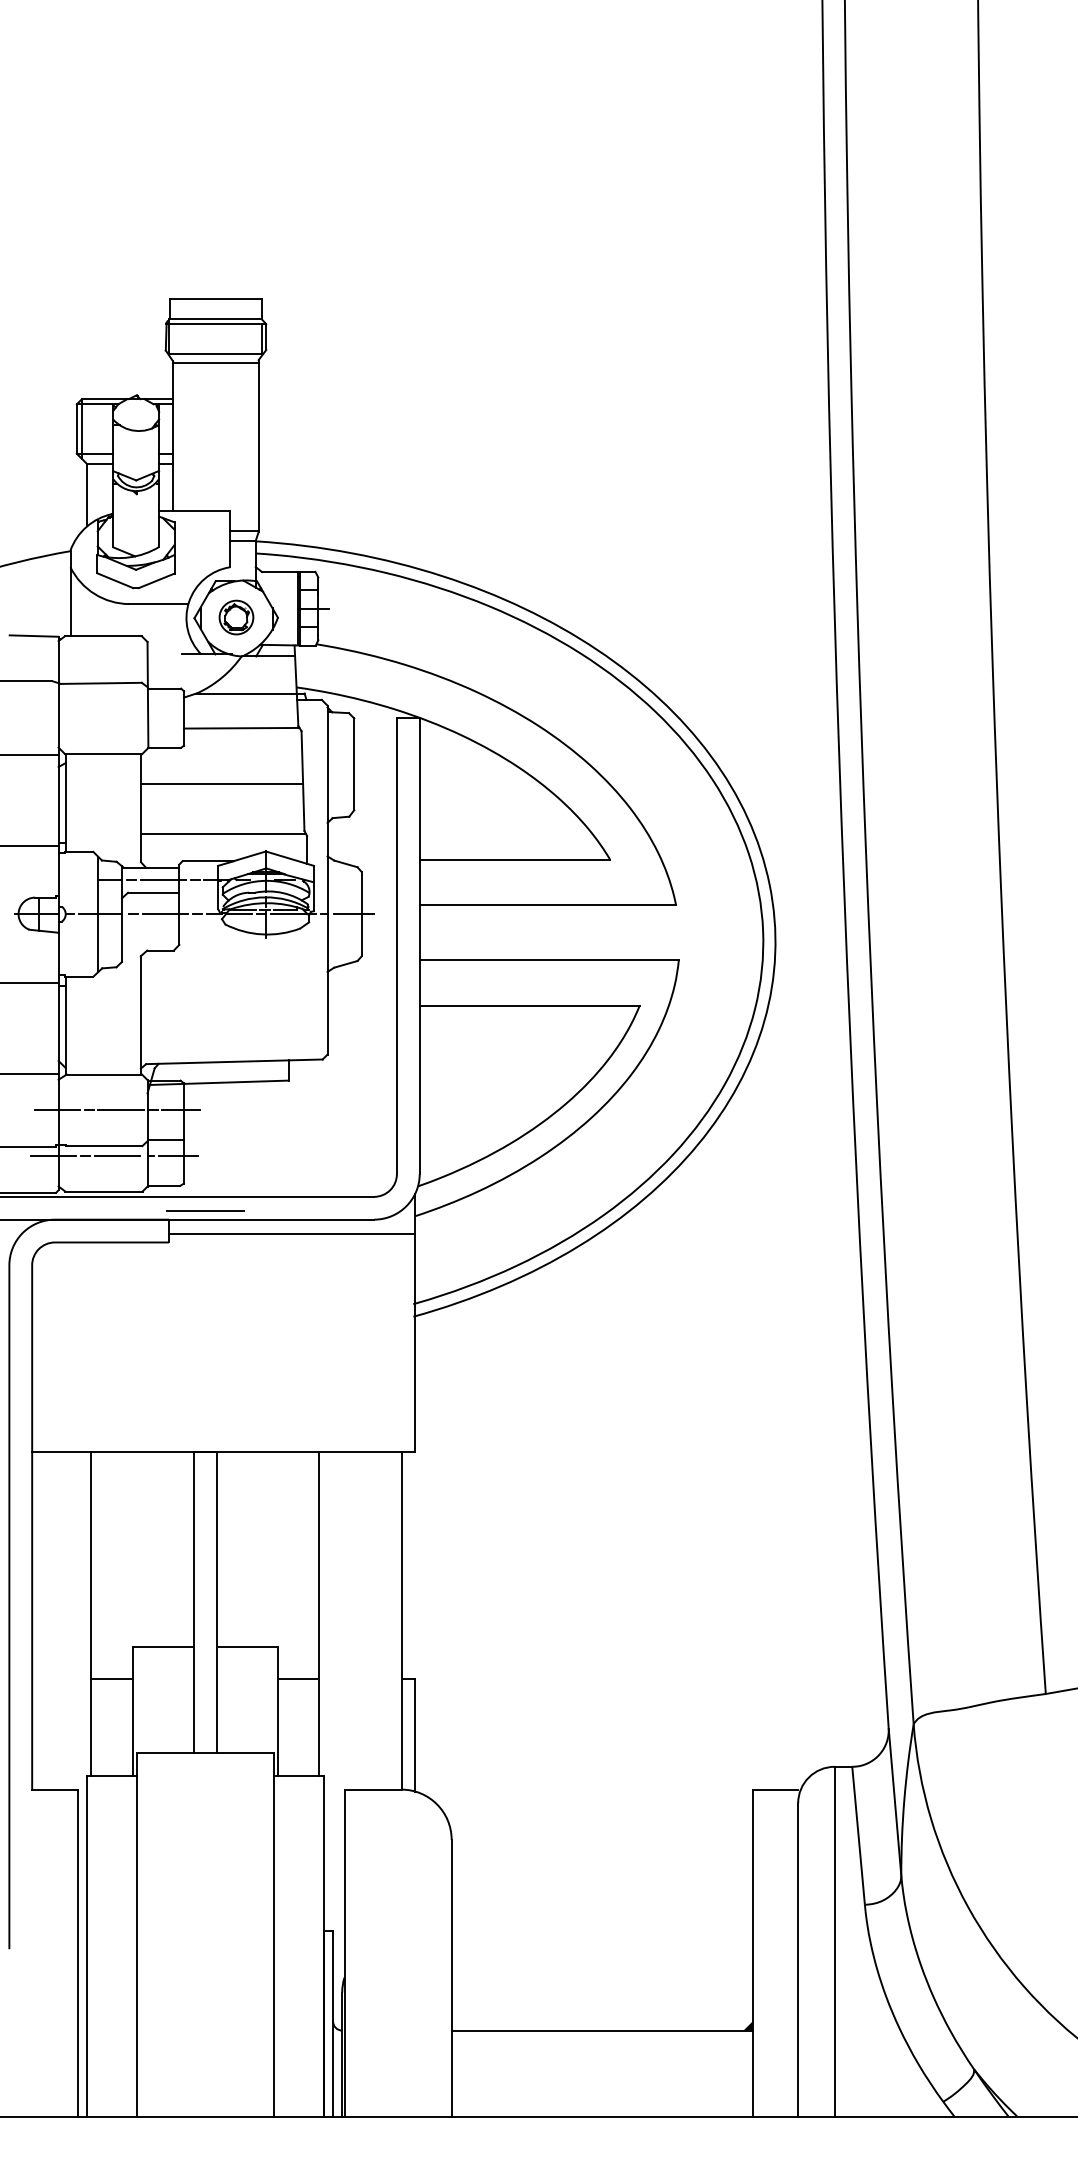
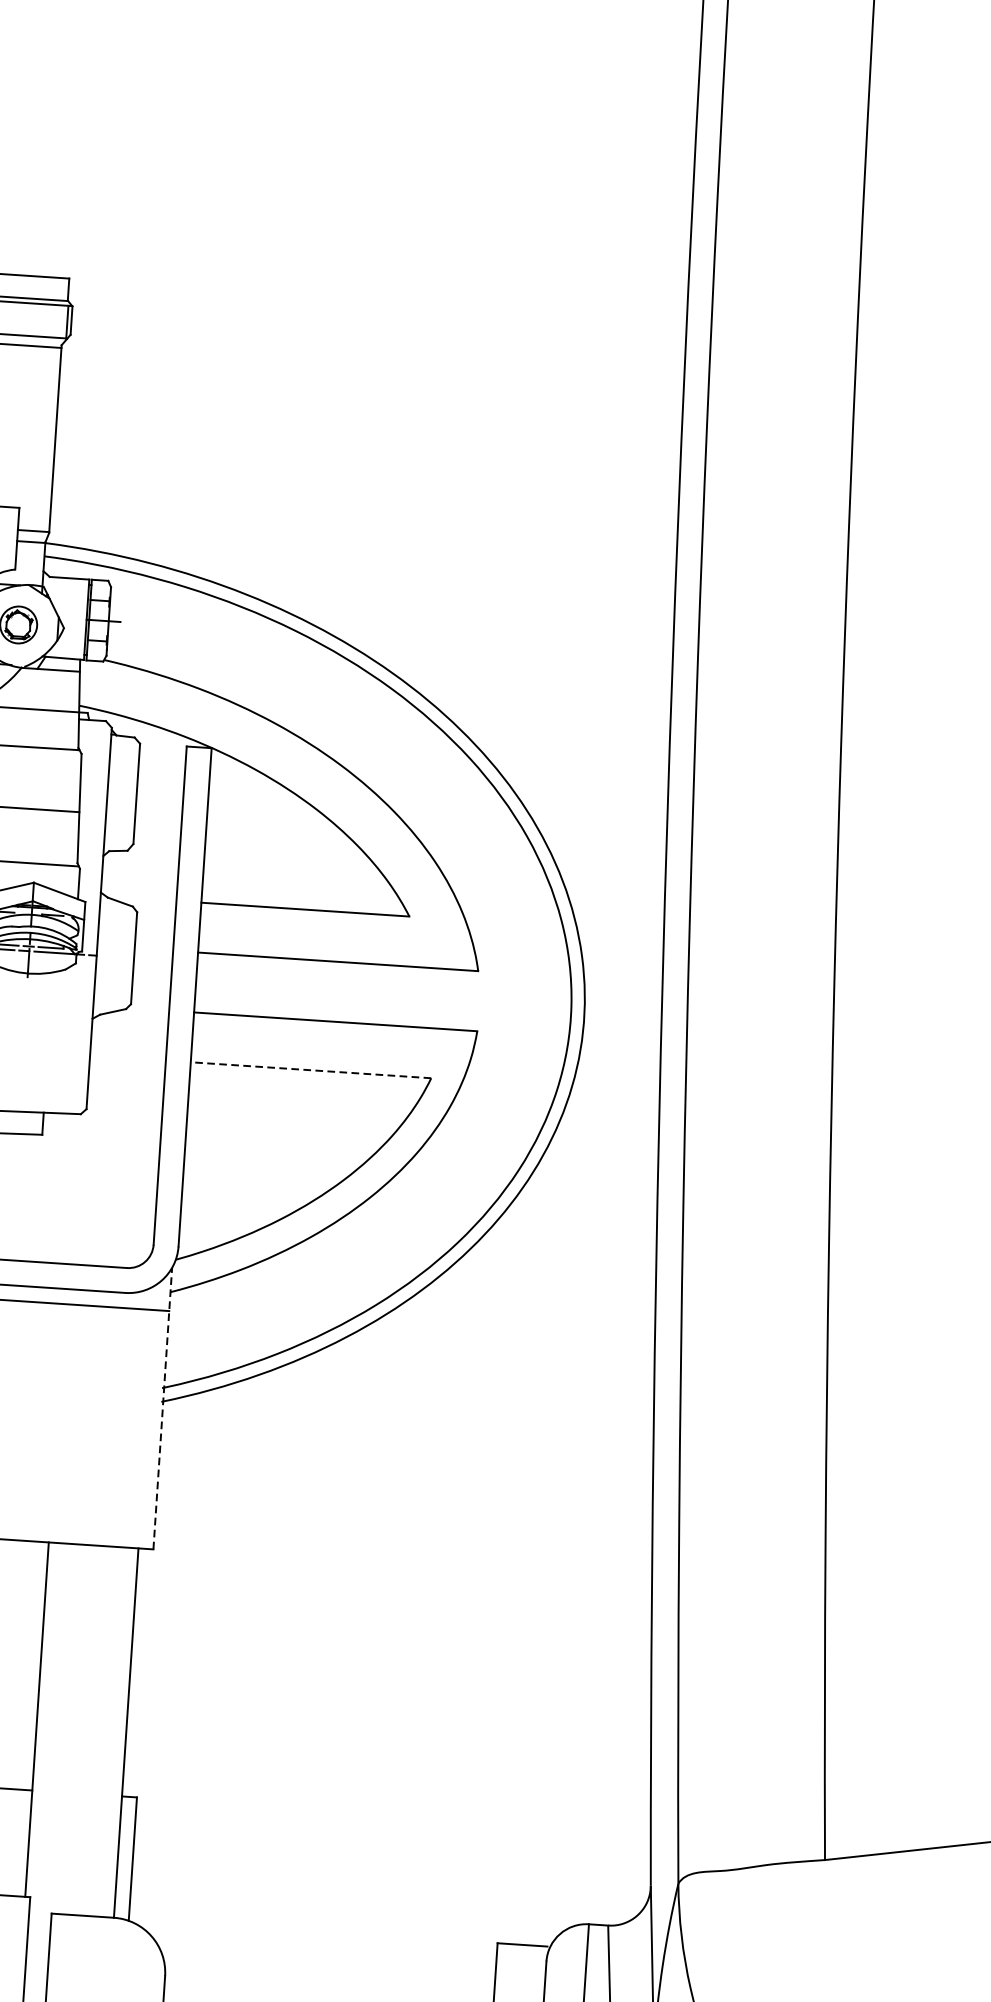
line: (353, 914) -> (125, 957), removed
line: (529, 1005) -> (310, 1070), solid -> dashed
line: (415, 1322) -> (163, 1408), solid -> dashed

